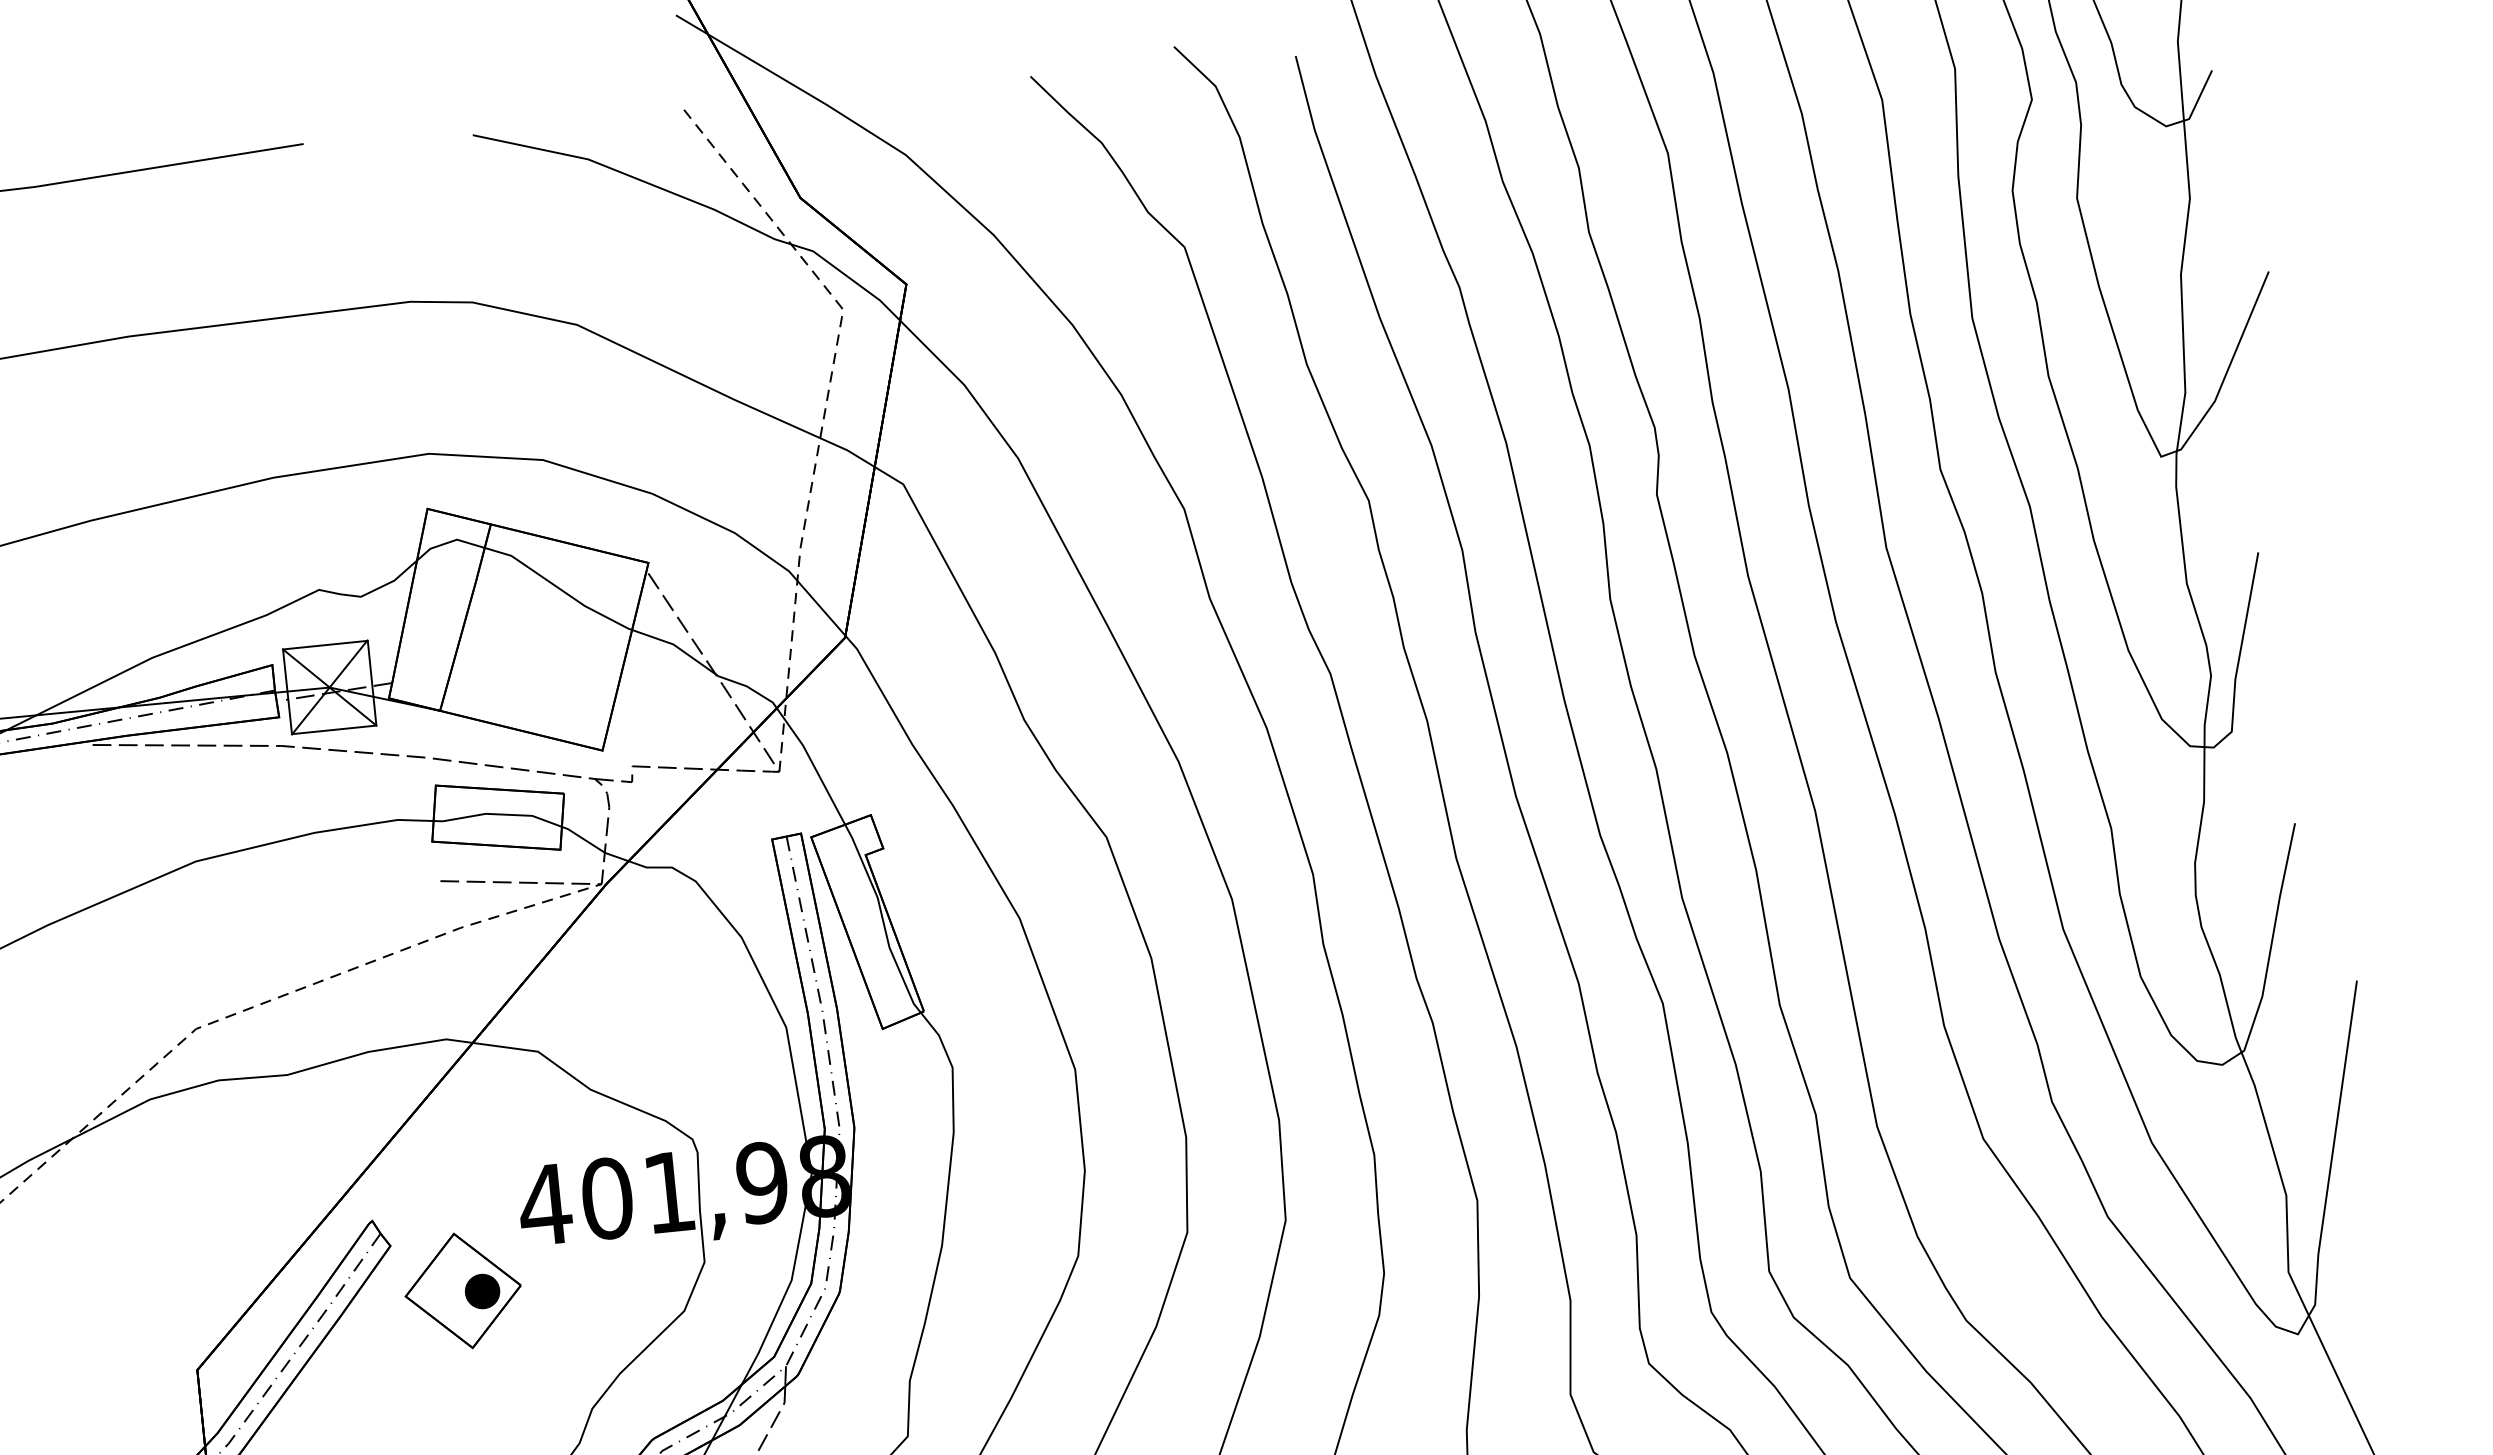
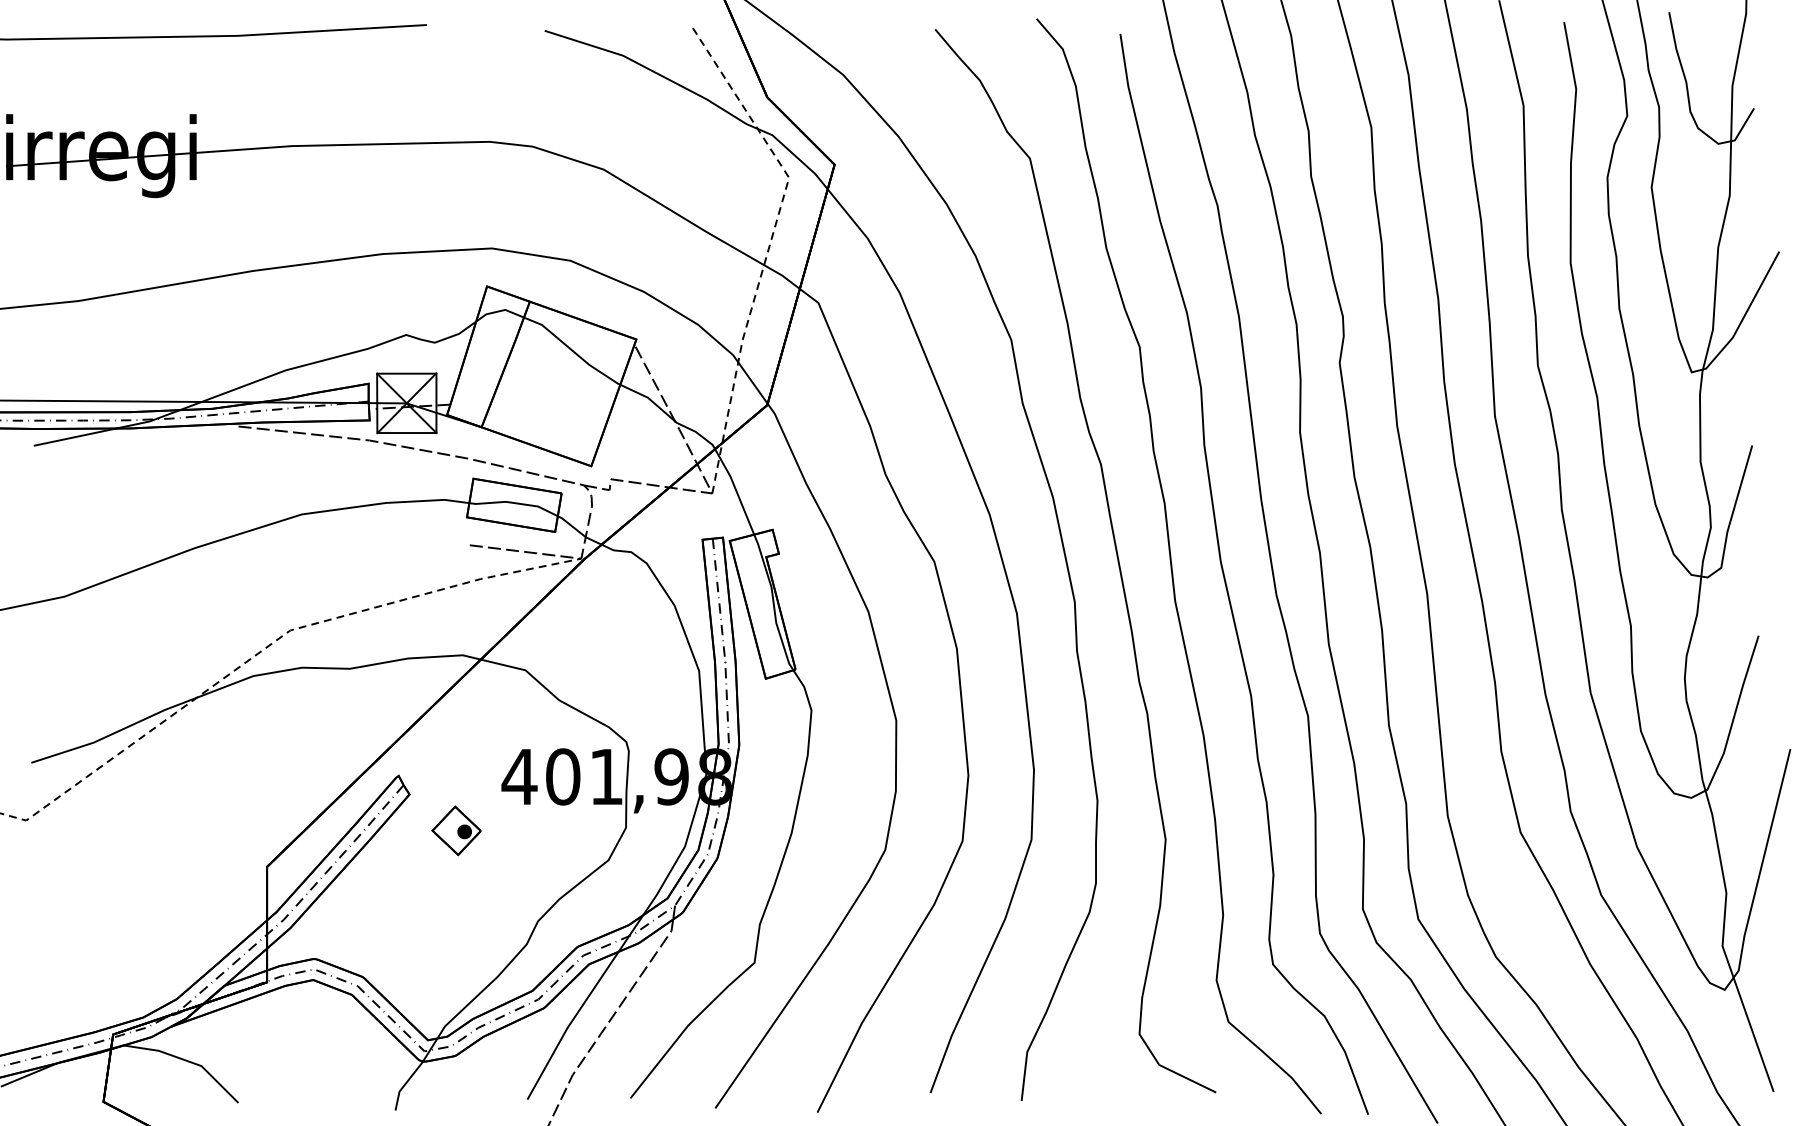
part: (462, 1290) -> (456, 830), size x0.6

